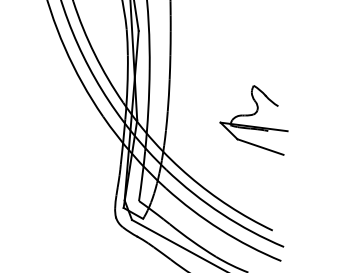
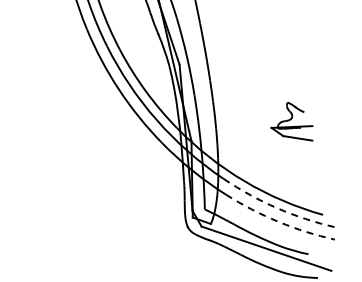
part: (255, 117) -> (291, 121), size x0.7
arc: (222, 214) -> (277, 208), solid -> dashed
arc: (220, 229) -> (278, 221), solid -> dashed

